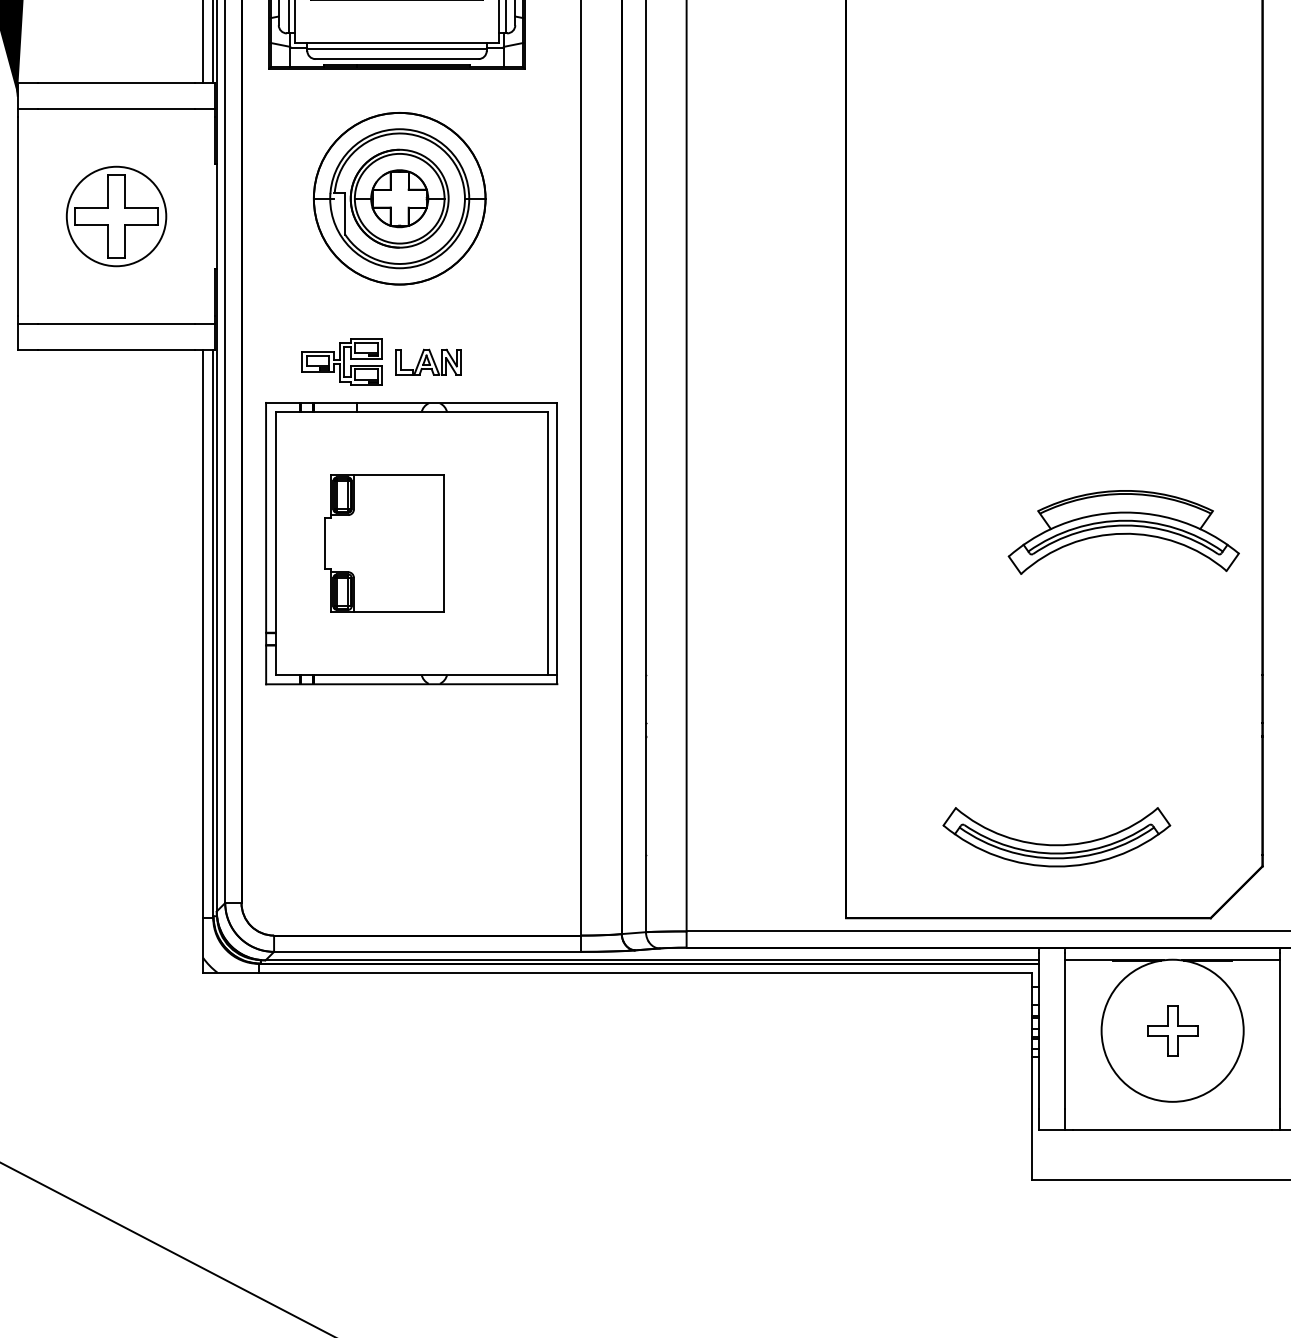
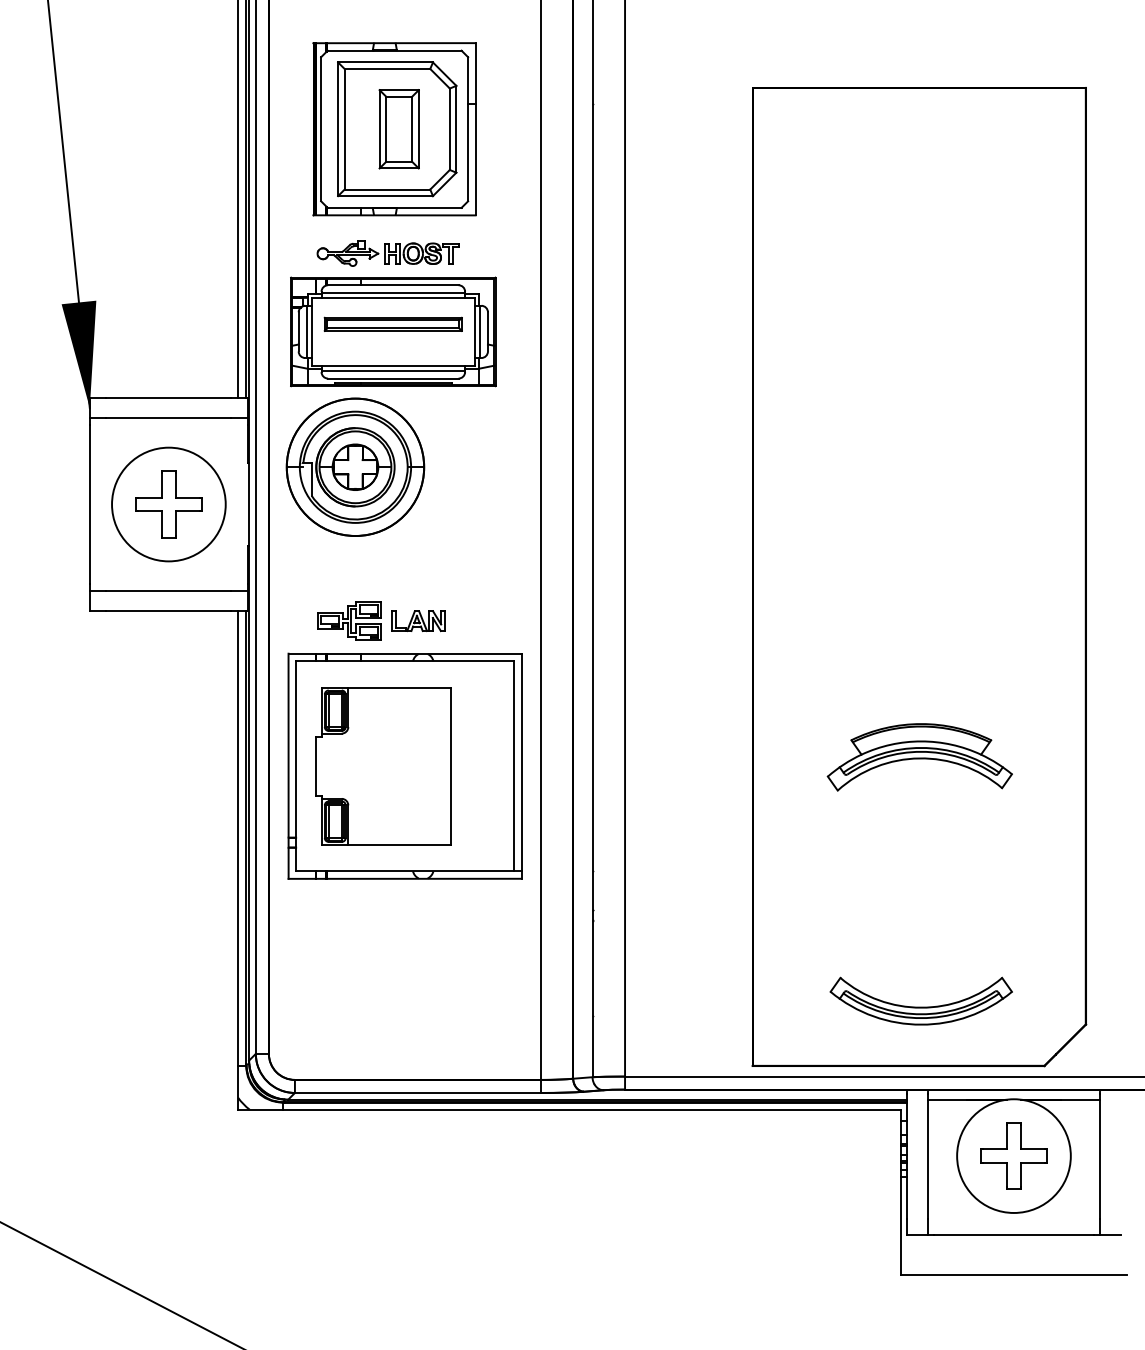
part: (399, 197) -> (355, 466), moved
circle: (116, 216) -> (168, 504), size x1.43
part: (1123, 532) -> (919, 757), moved
part: (384, 543) -> (383, 766), size x1.43
part: (1172, 1030) -> (1013, 1155), size x1.67

